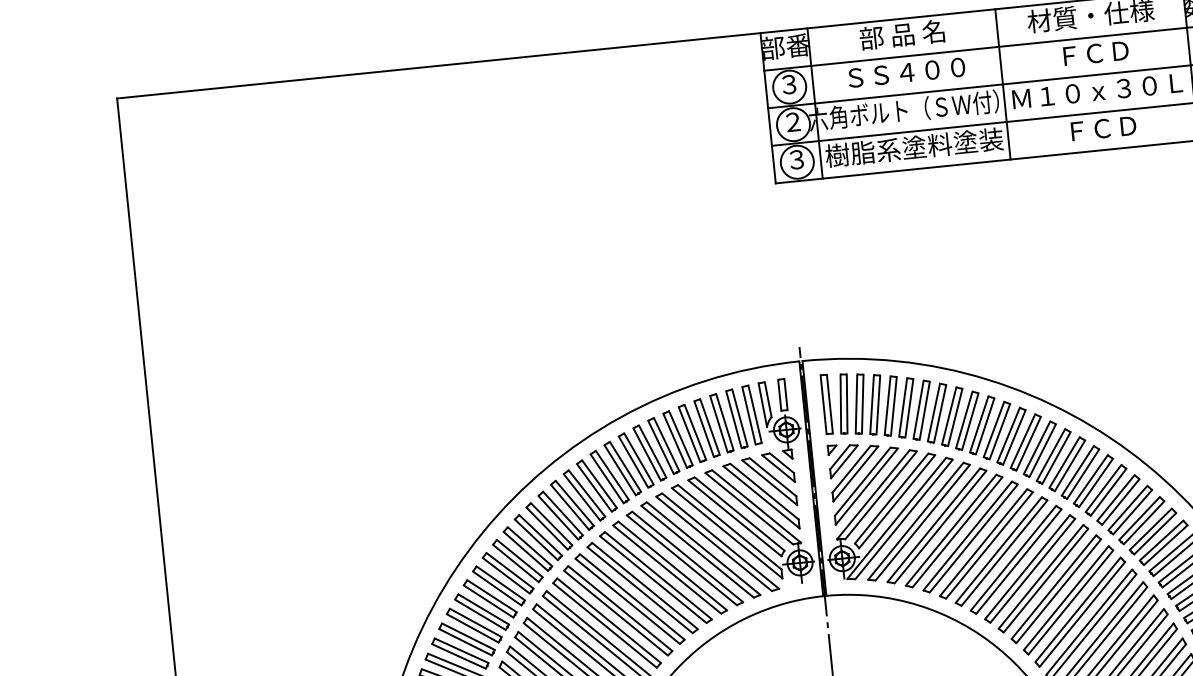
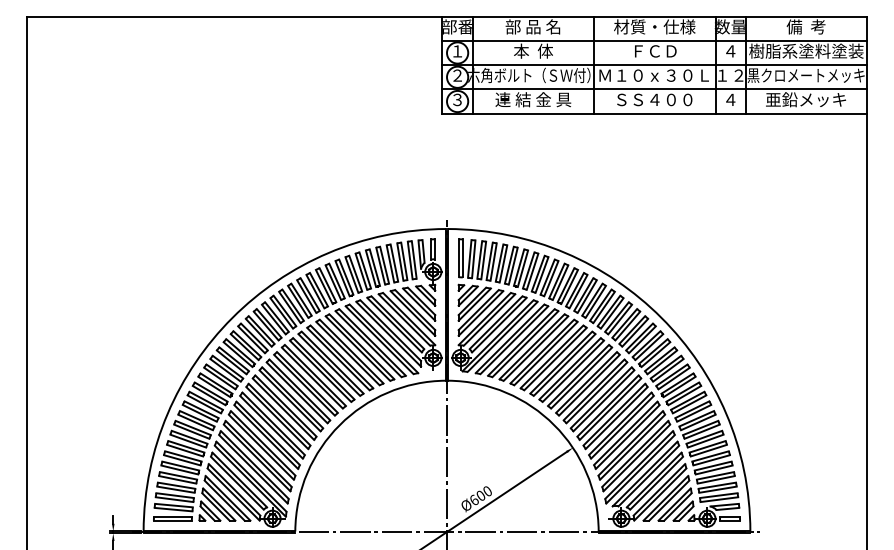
text: (905, 71) -> (532, 50), ＳＳ４００ -> 本  体
text: (789, 84) -> (457, 51), ３ -> １
text: (1101, 128) -> (654, 99), ＦＣＤ -> ＳＳ４００
text: (914, 147) -> (533, 99), 樹脂系塗料塗装 -> 連 結 金 具

